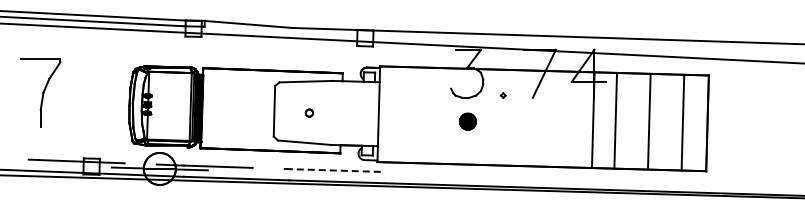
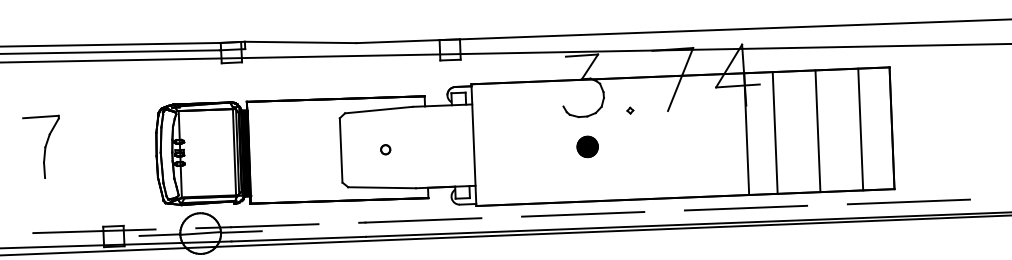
part: (40, 92) -> (42, 146), size x0.71
line: (335, 170) -> (423, 220), dashed -> solid
line: (460, 173) -> (582, 213), added
line: (588, 177) -> (745, 207), added
line: (716, 181) -> (908, 201), added

